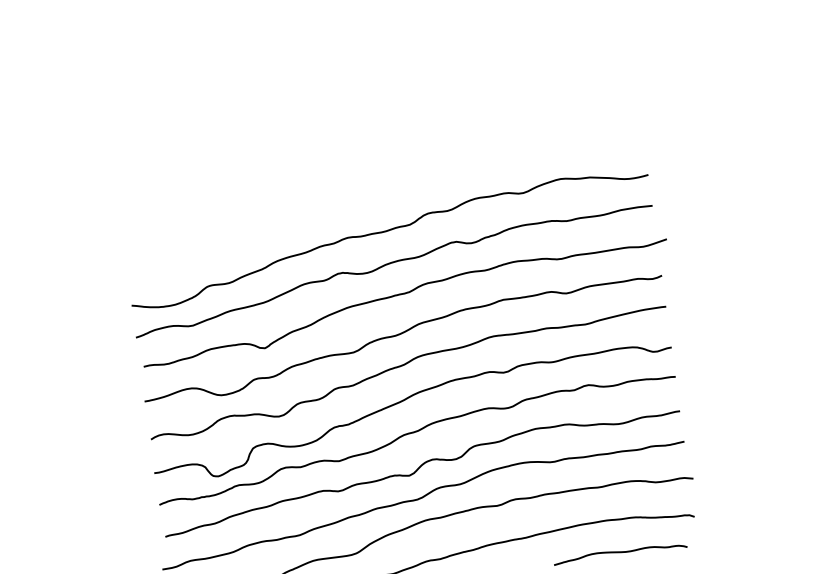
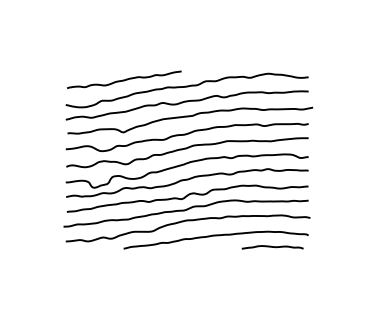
curve: (251, 233) -> (124, 79), added

